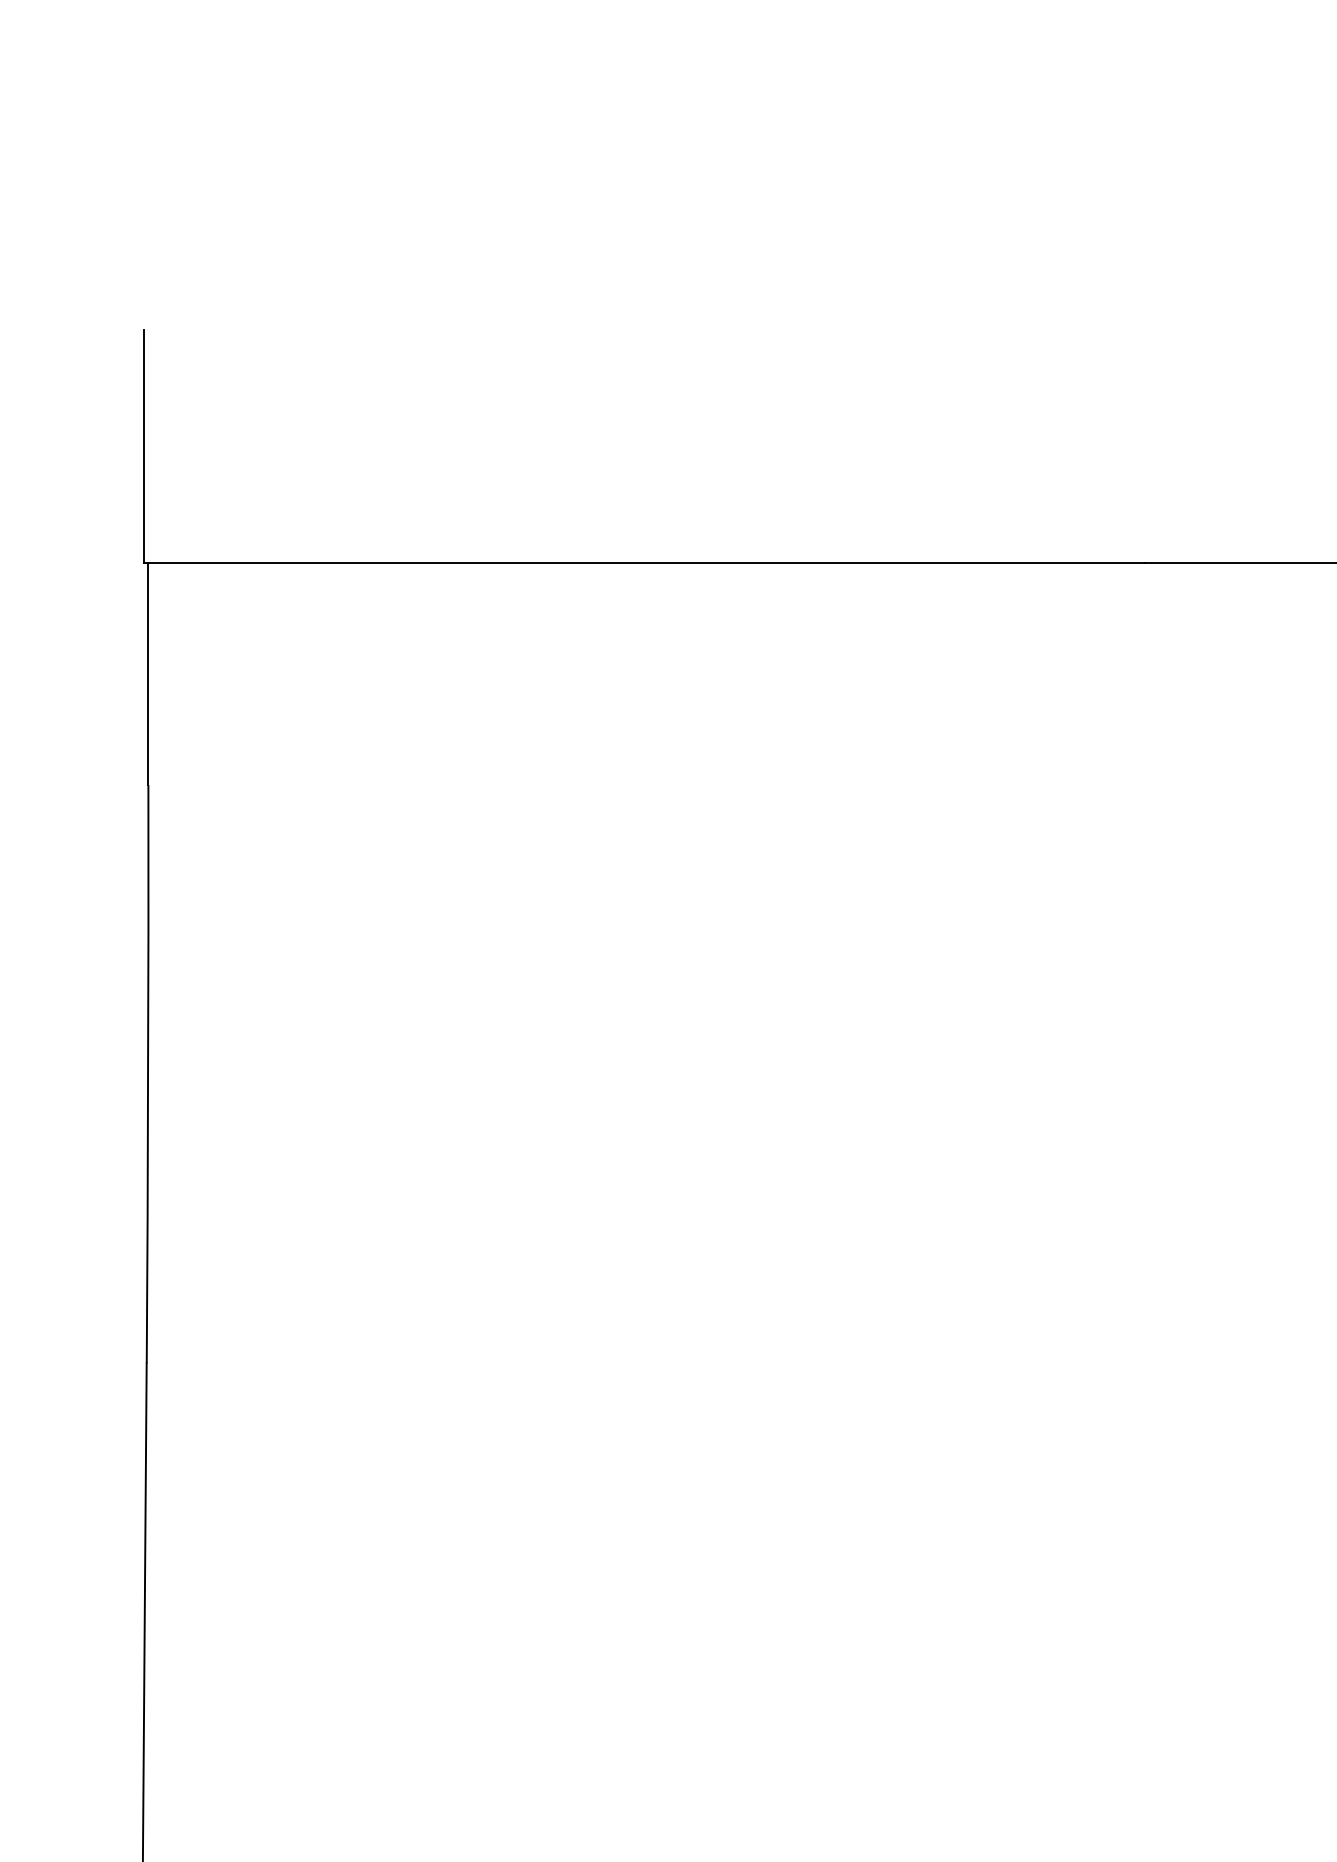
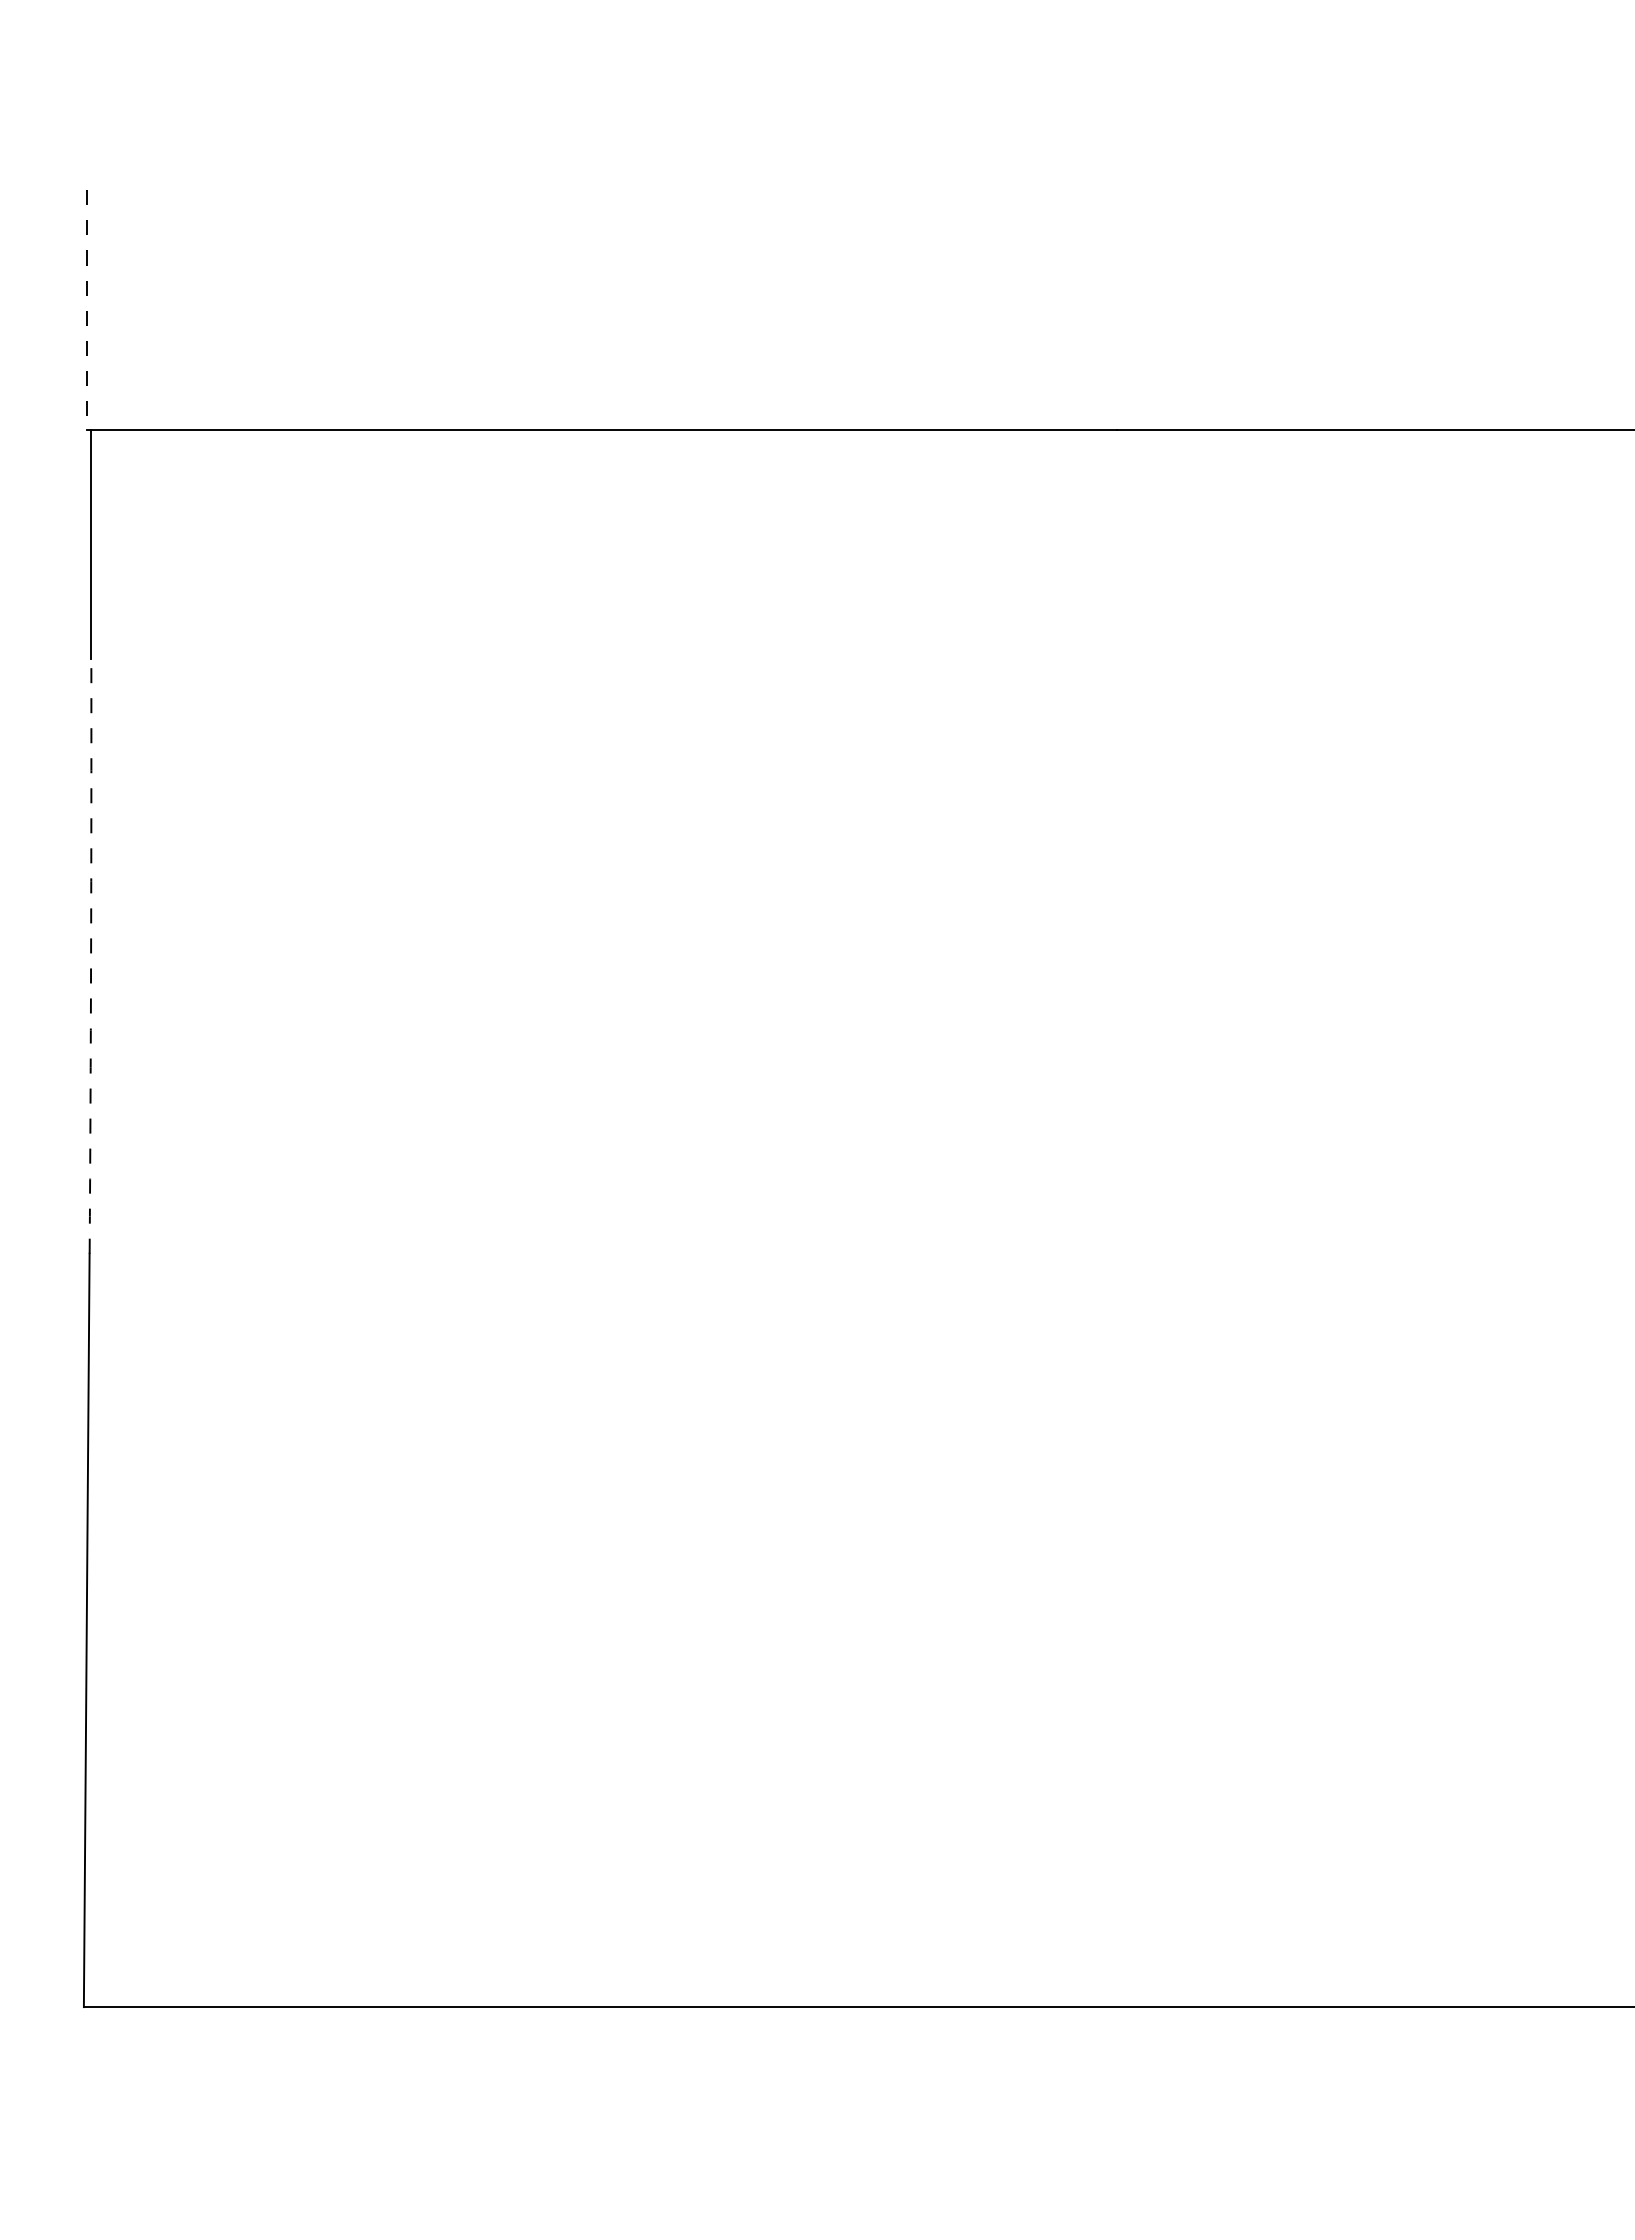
line: (144, 446) -> (87, 310), solid -> dashed
arc: (148, 1074) -> (91, 956), solid -> dashed

